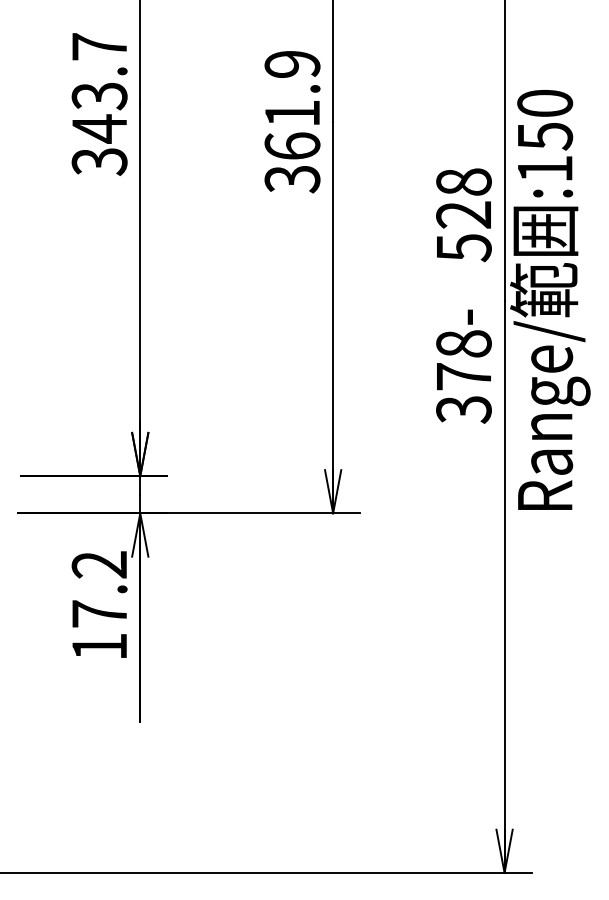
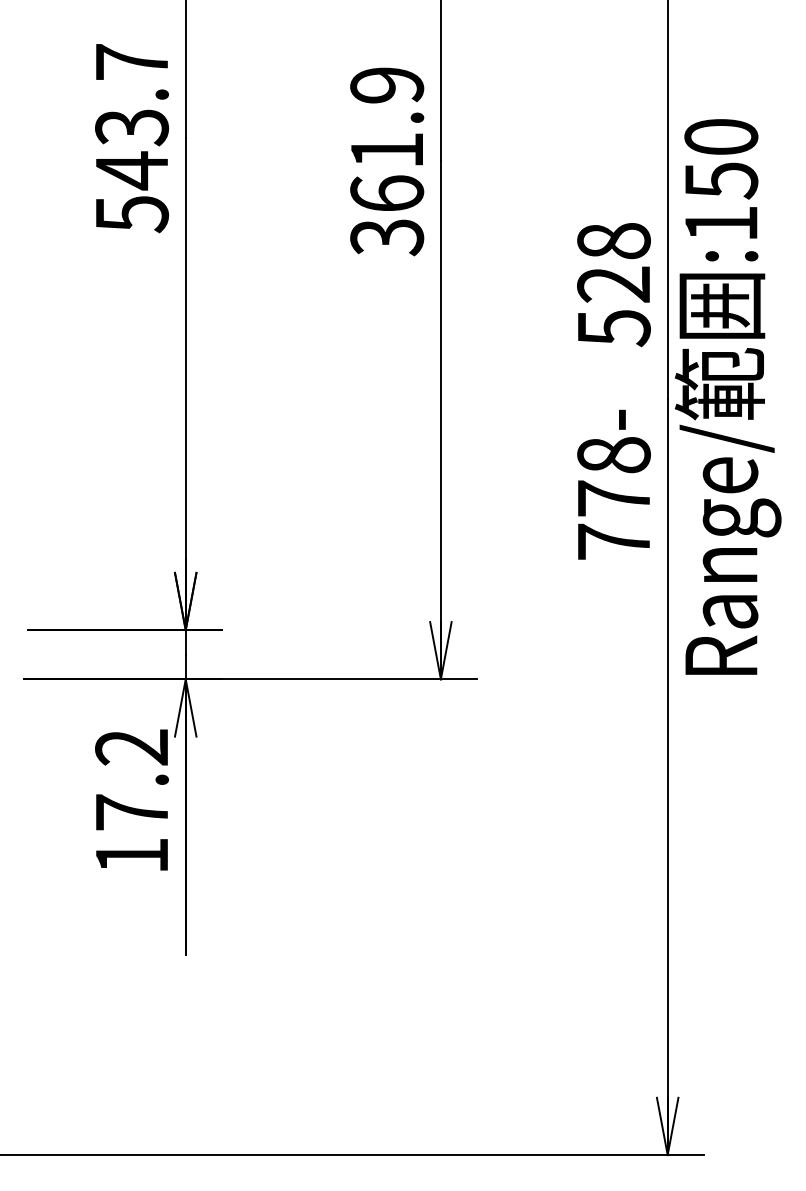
text: (99, 162) -> (131, 215), 343.7 -> 543.7
text: (463, 409) -> (613, 541), 378- -> 778-

